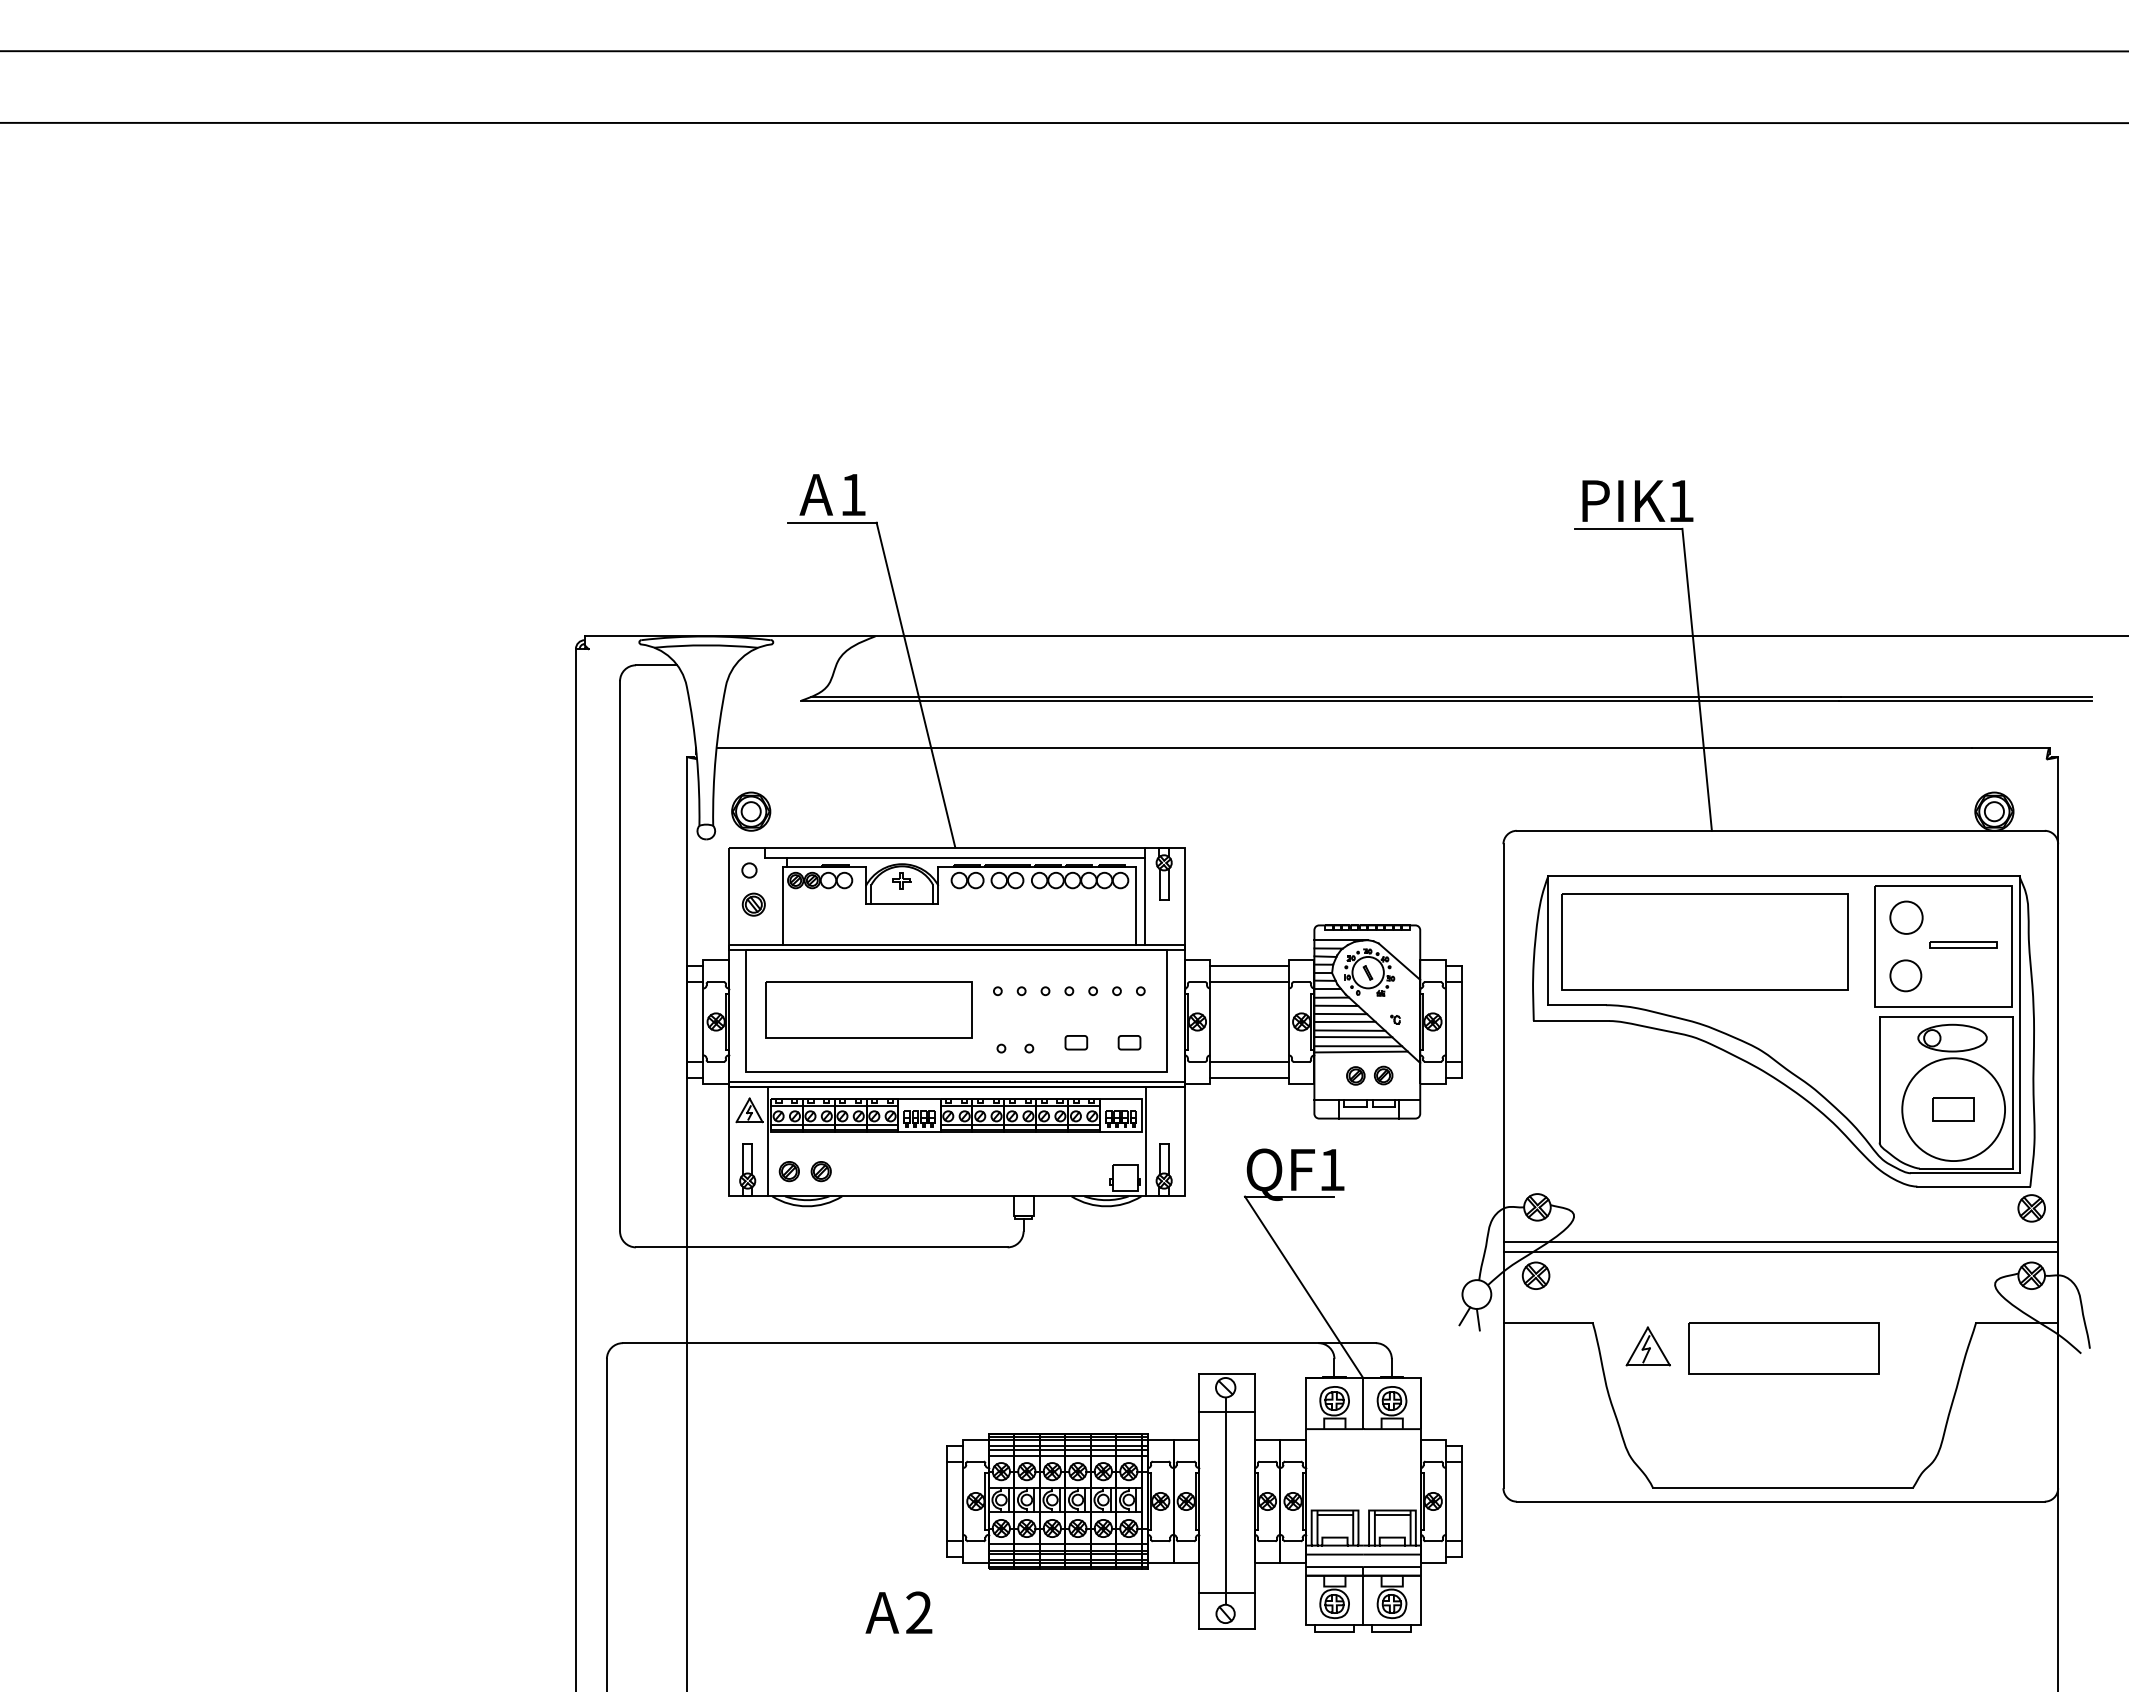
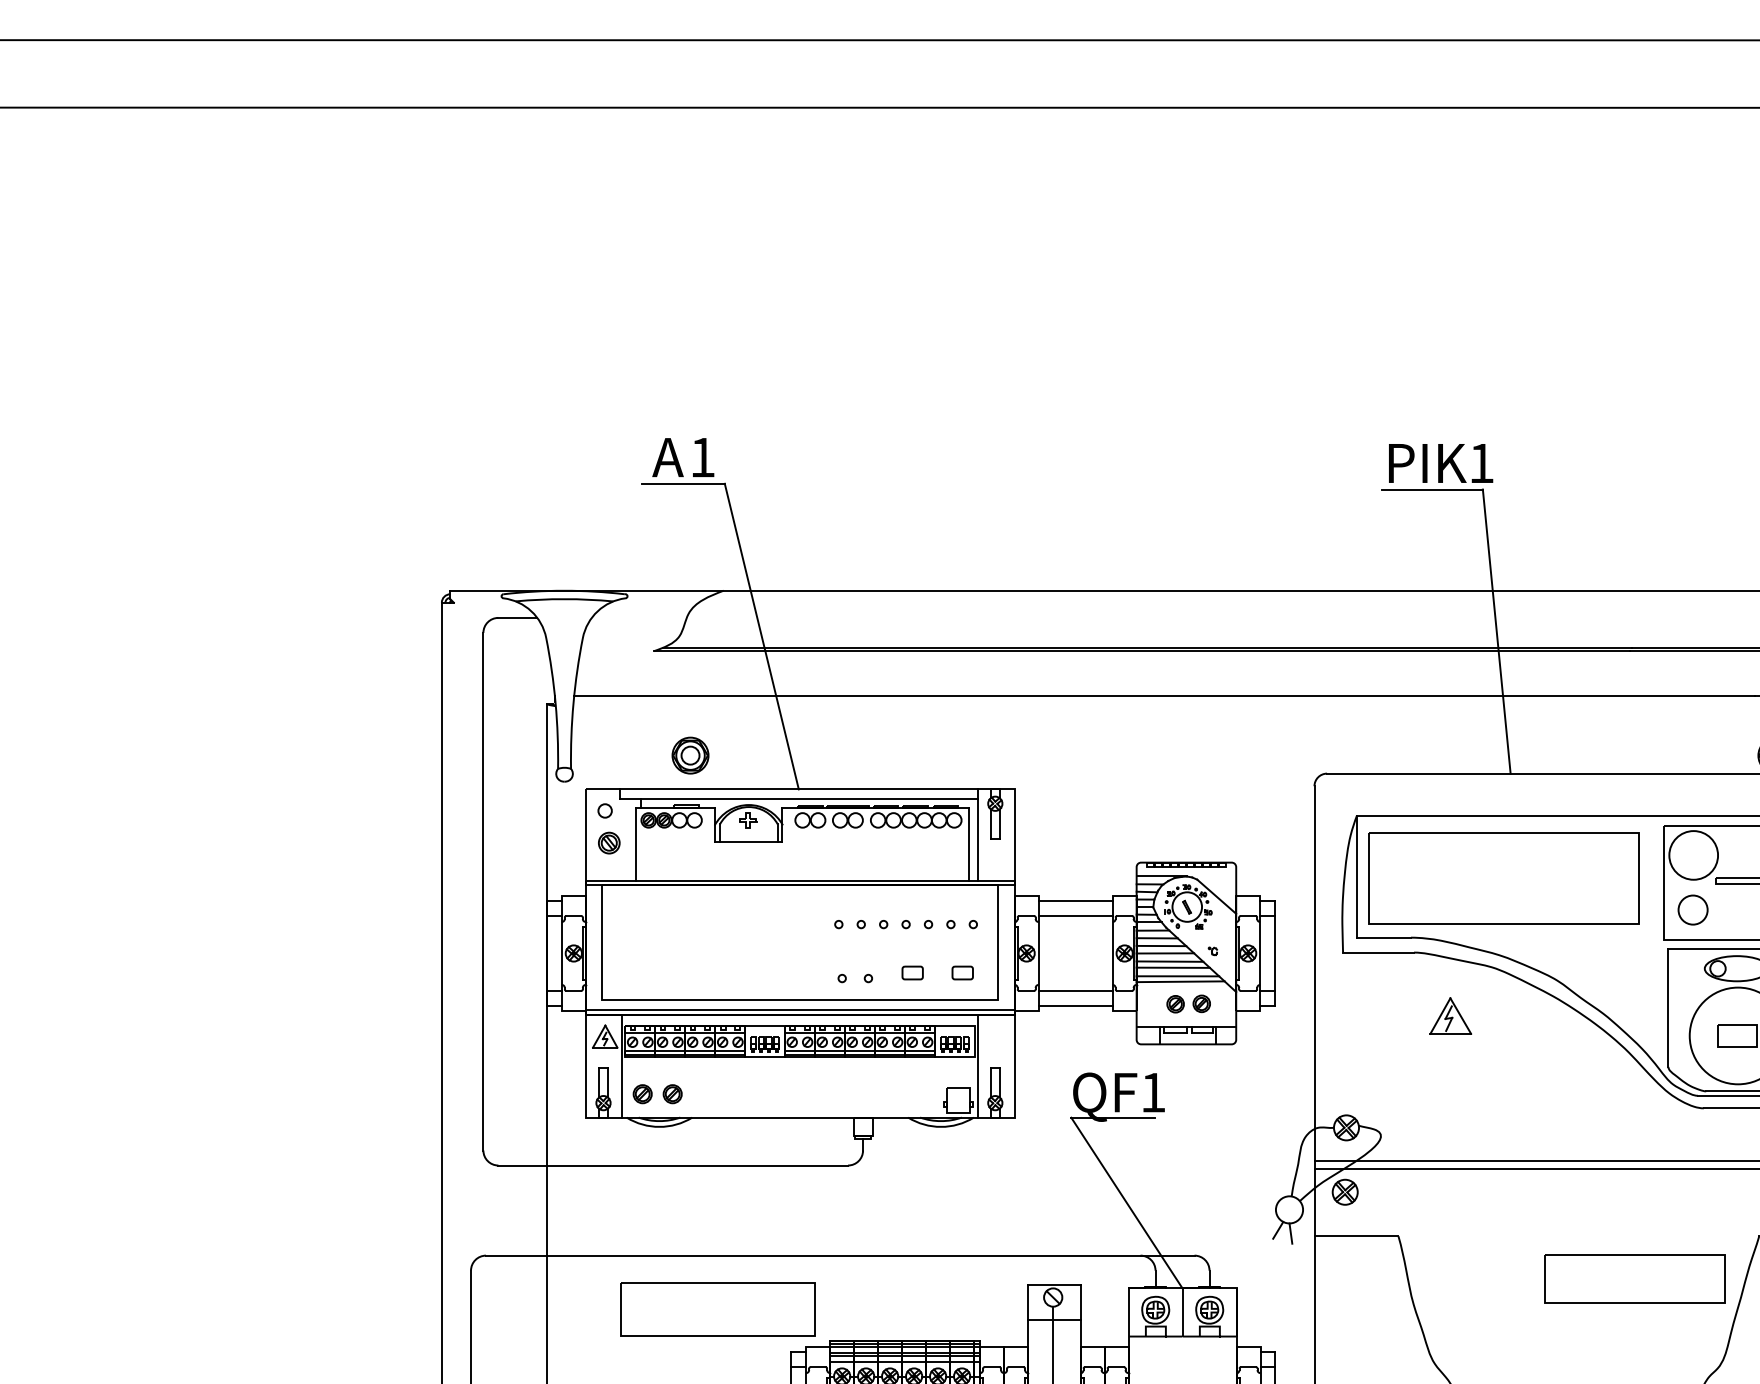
part: (751, 811) -> (690, 755), moved
circle: (1906, 917) -> (1693, 855), size x1.6
part: (868, 1009) -> (717, 1309), moved
part: (1647, 1346) -> (1450, 1016), moved
part: (1783, 1348) -> (1634, 1279), moved

